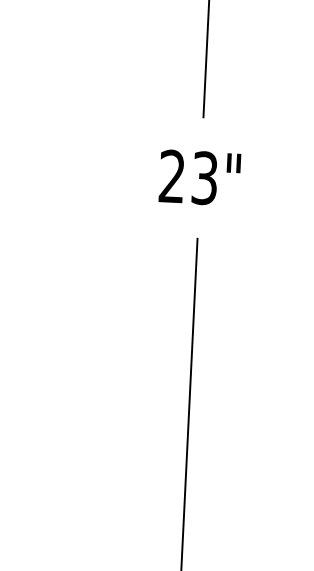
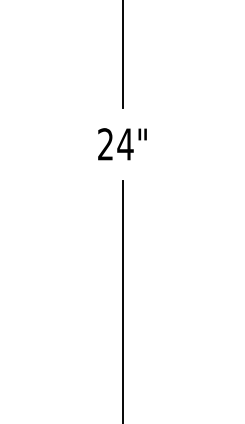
text: (204, 178) -> (125, 144), 23" -> 24"

